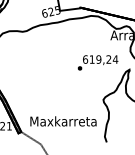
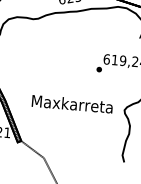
text: (63, 121) -> (72, 104), moved

